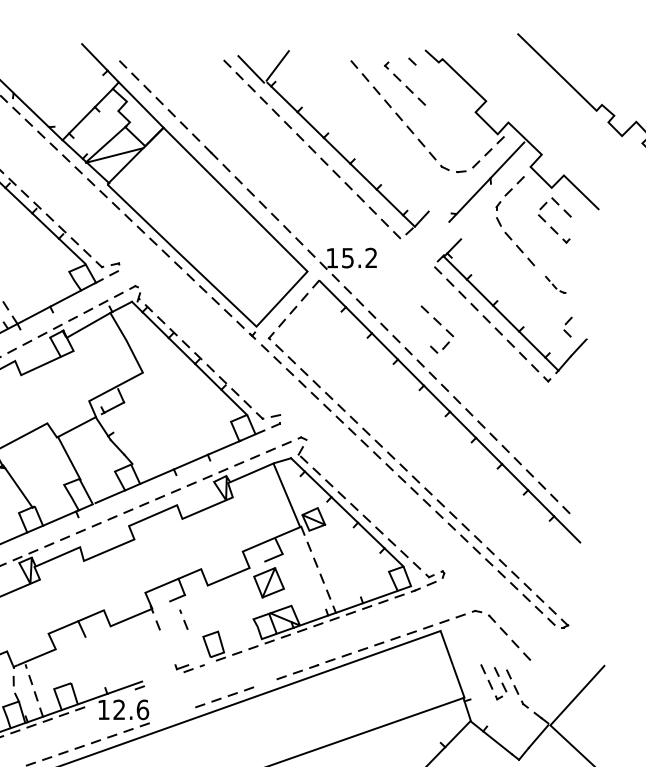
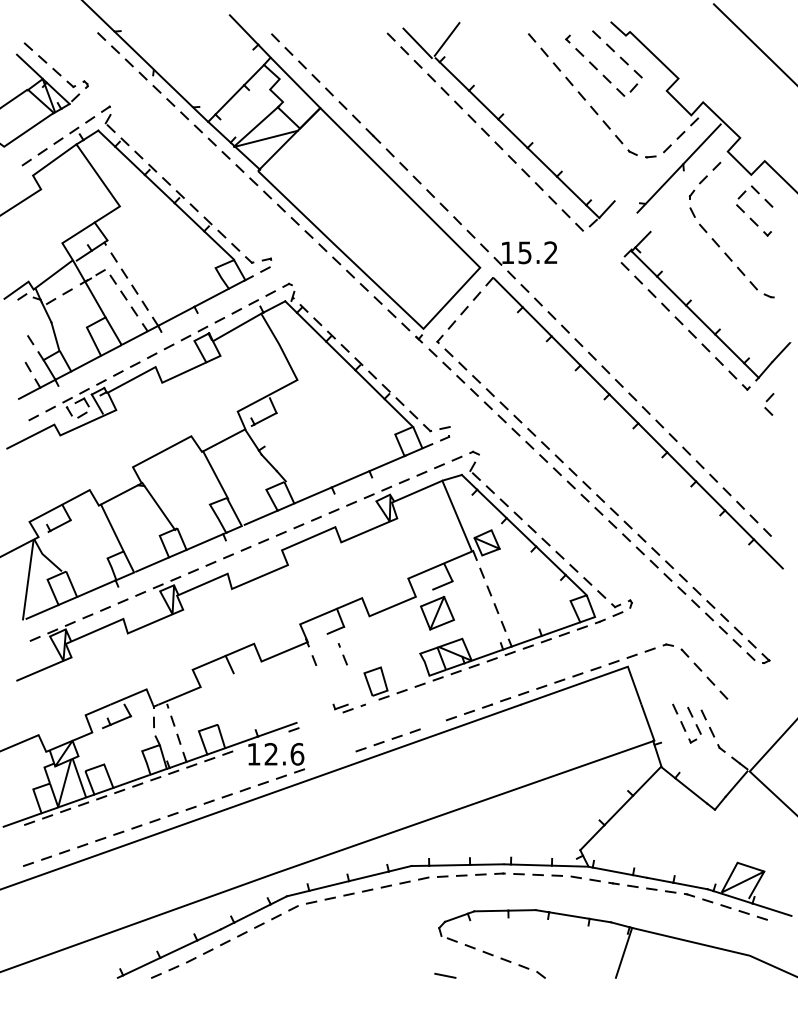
part: (555, 284) -> (755, 282), size x1.67
part: (568, 327) -> (769, 404), moved
part: (437, 329) -> (624, 69), moved

